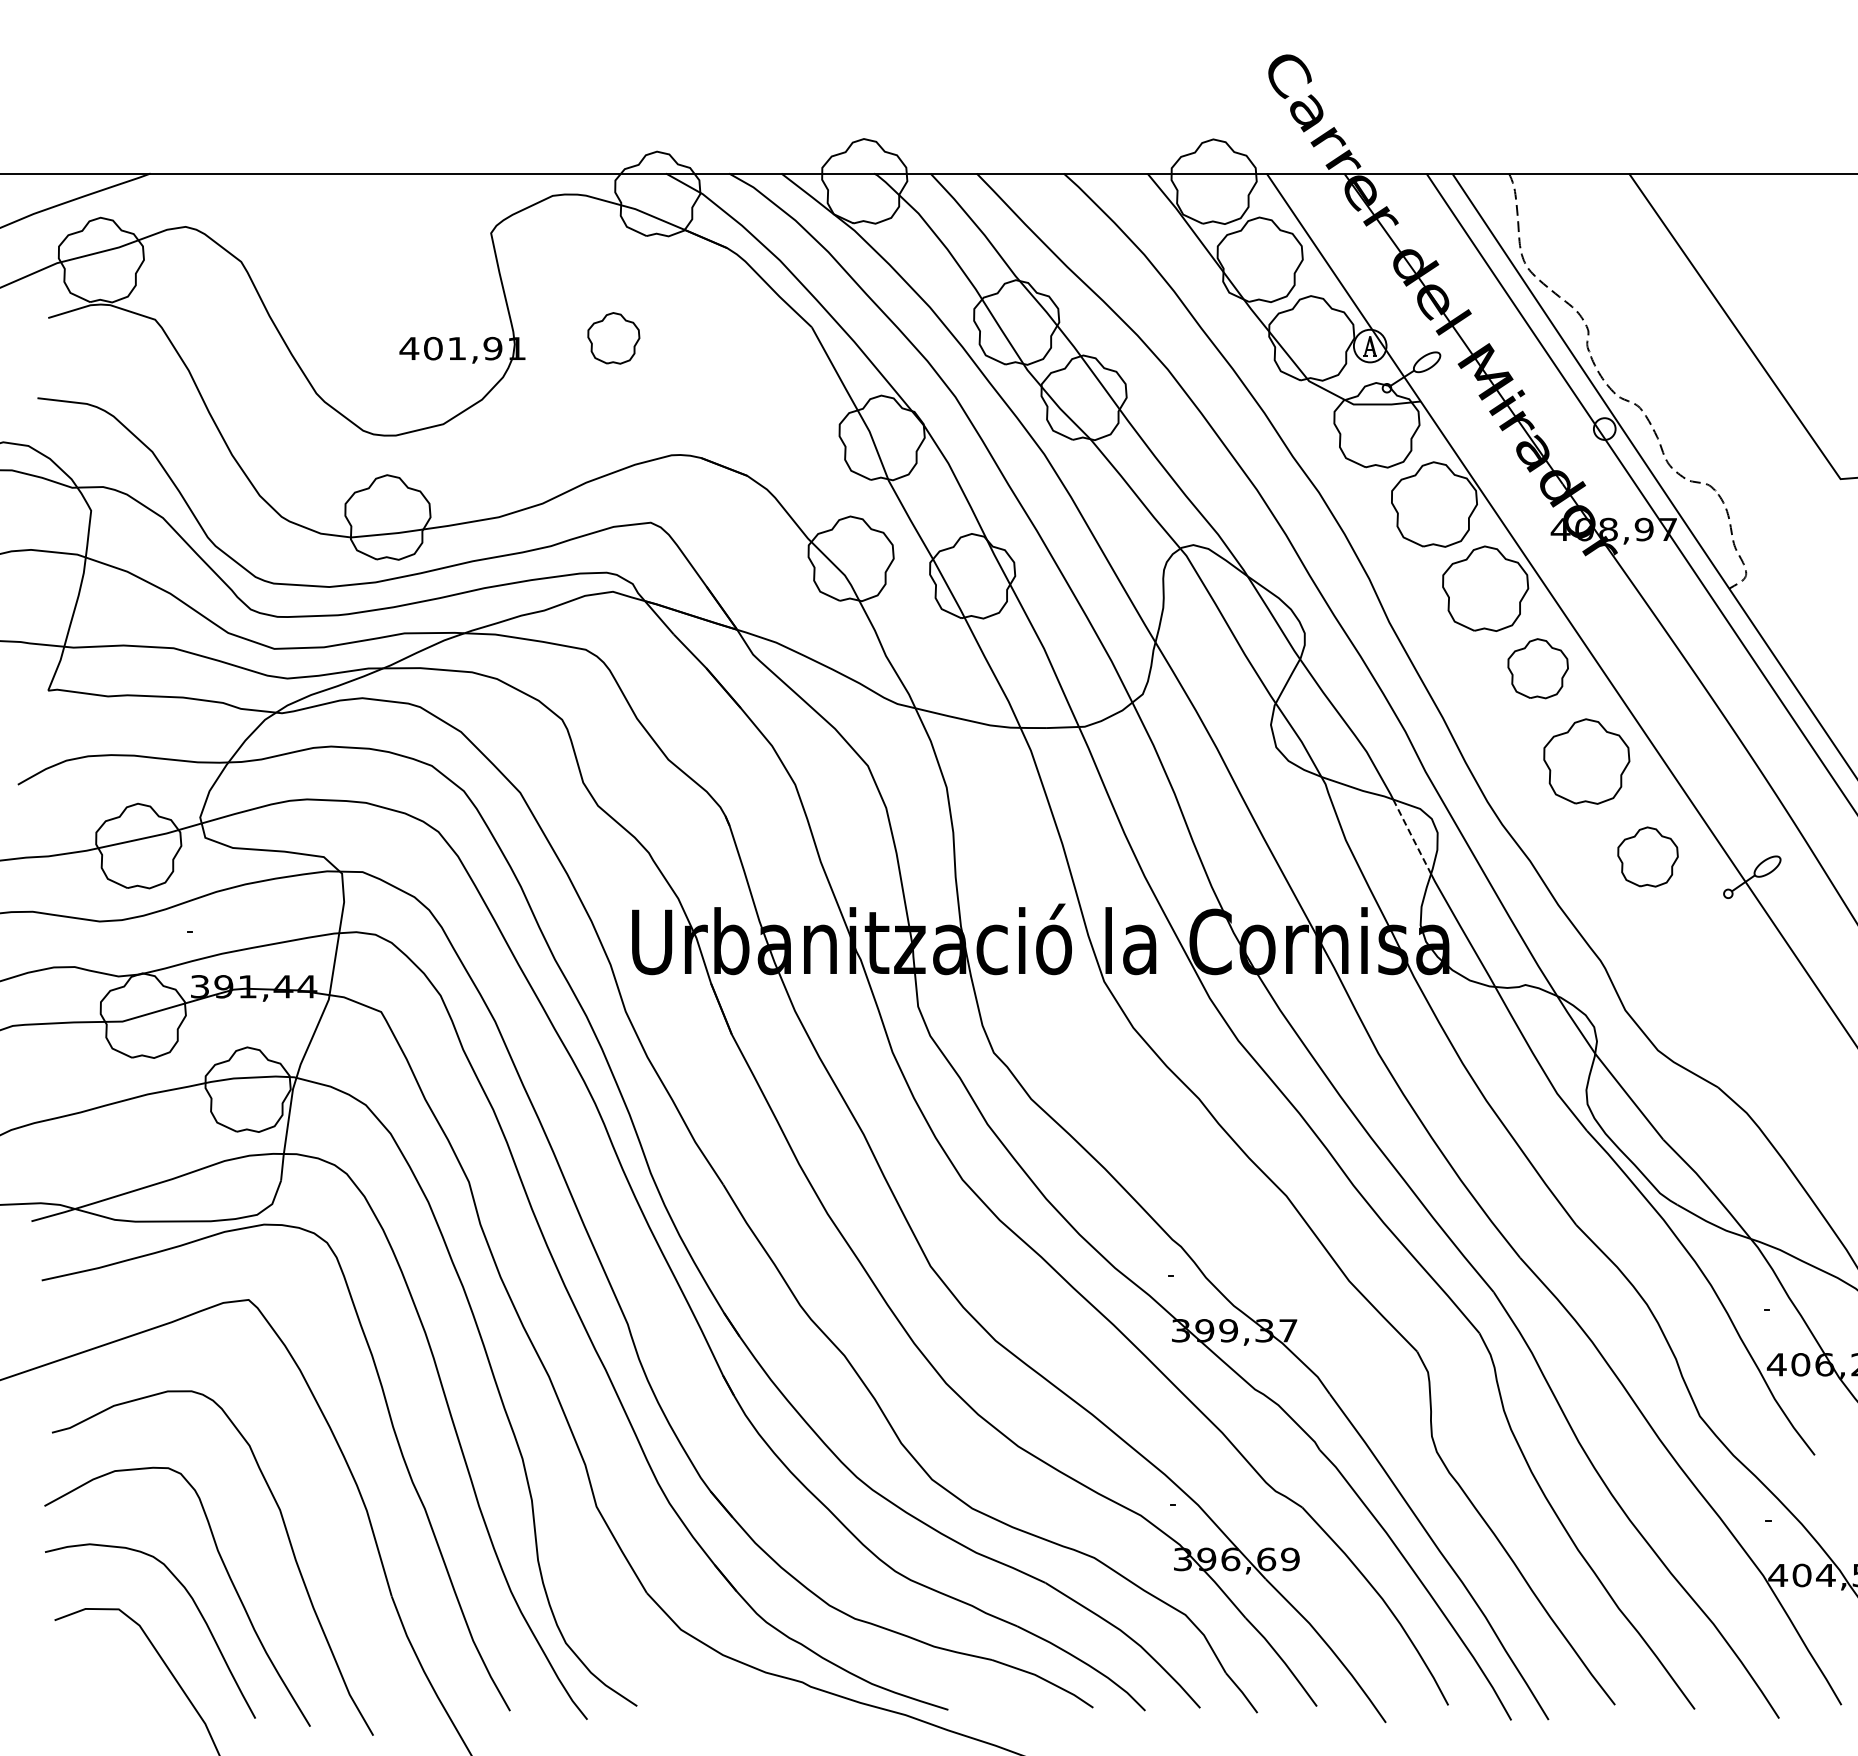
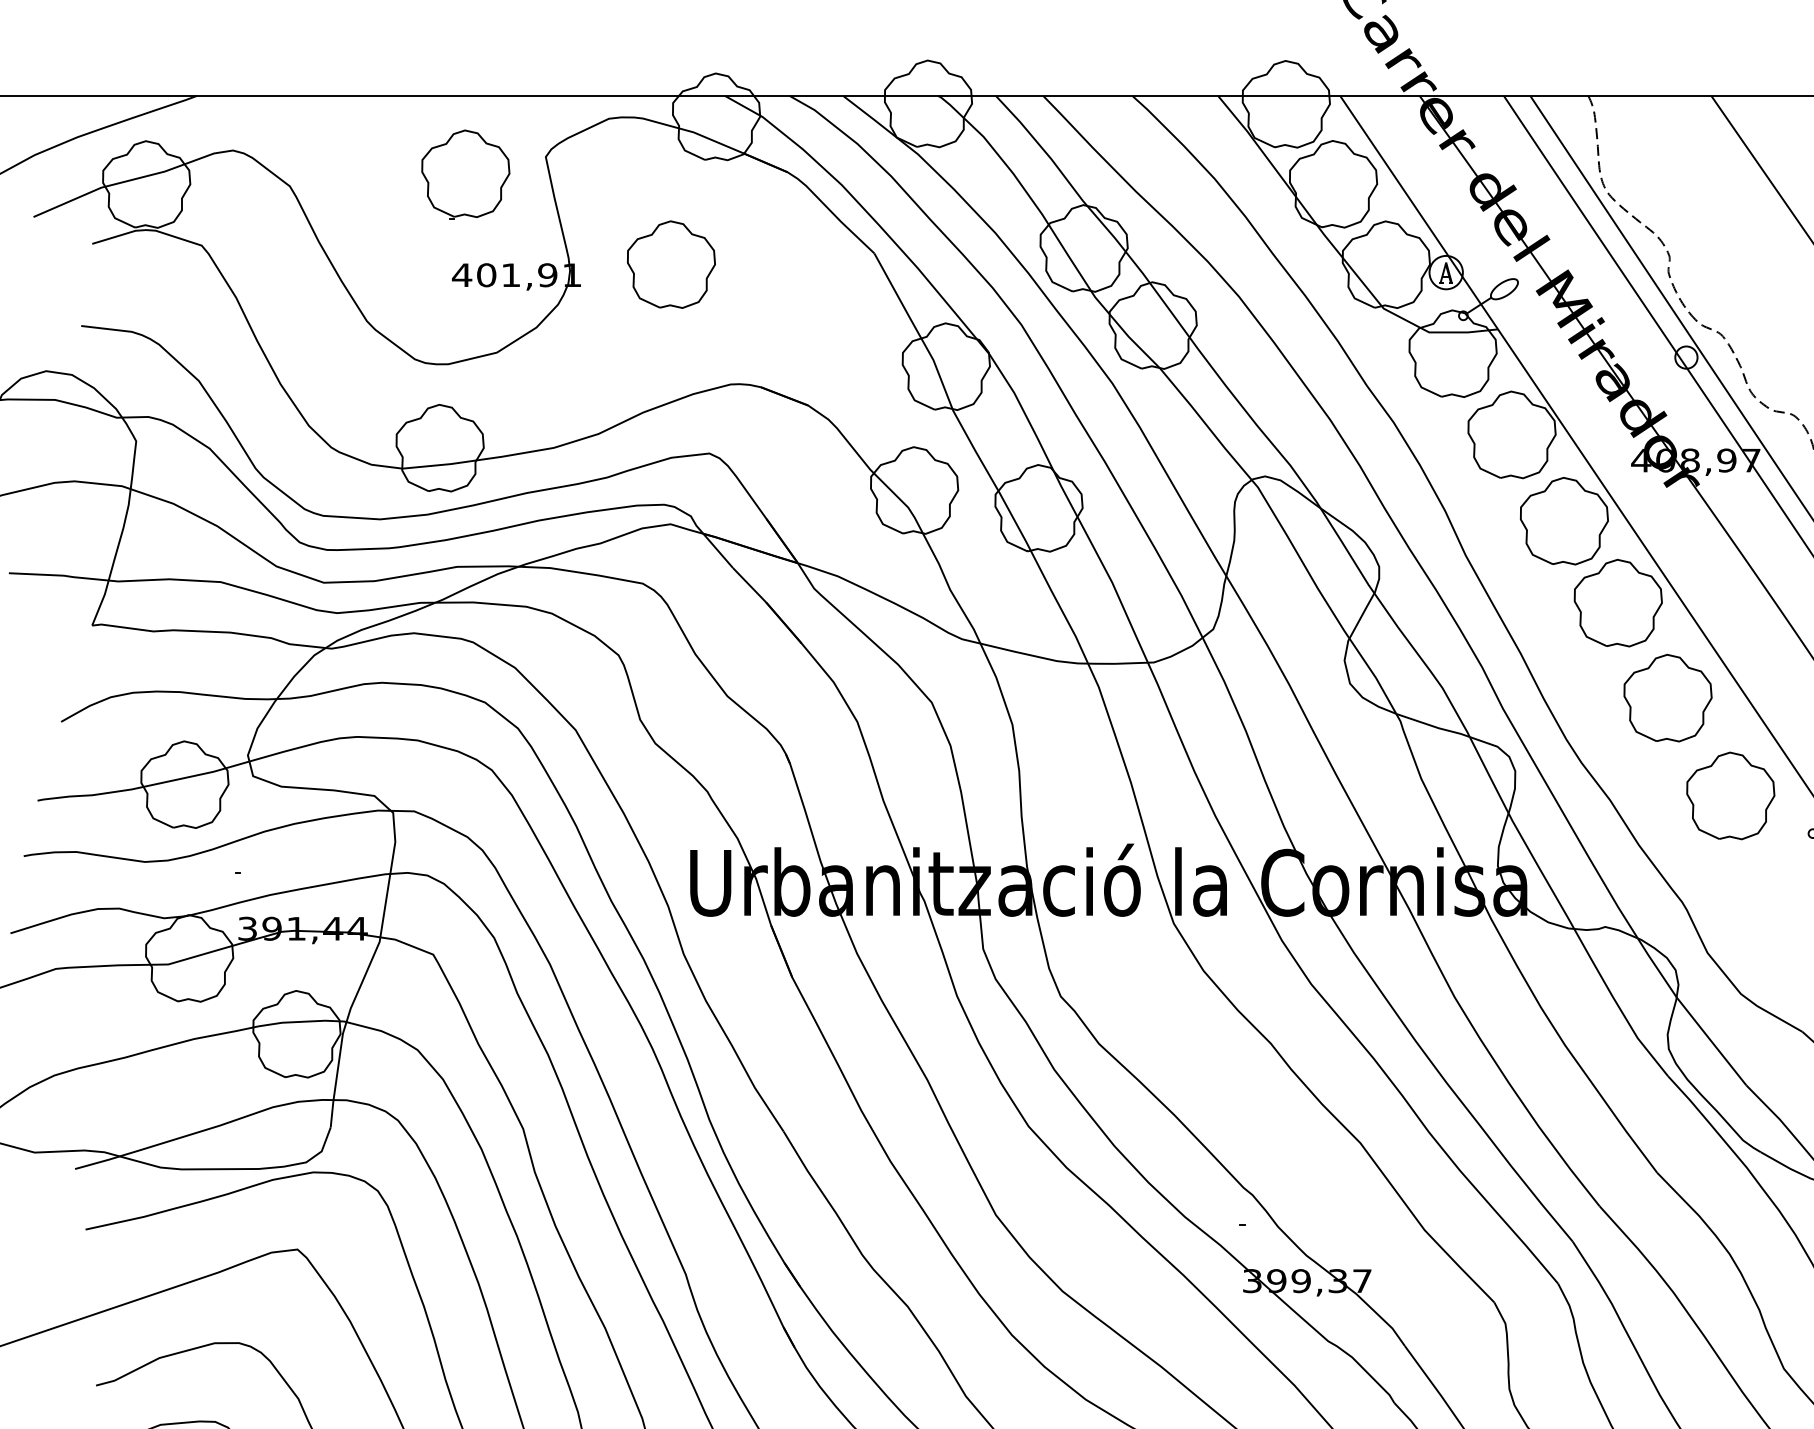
part: (412, 250) -> (465, 174), added
part: (613, 338) -> (671, 264), size x1.67
part: (1537, 668) -> (1617, 602), size x1.43
line: (1412, 837) -> (1489, 775), dashed -> solid
part: (1647, 856) -> (1730, 795), size x1.43

